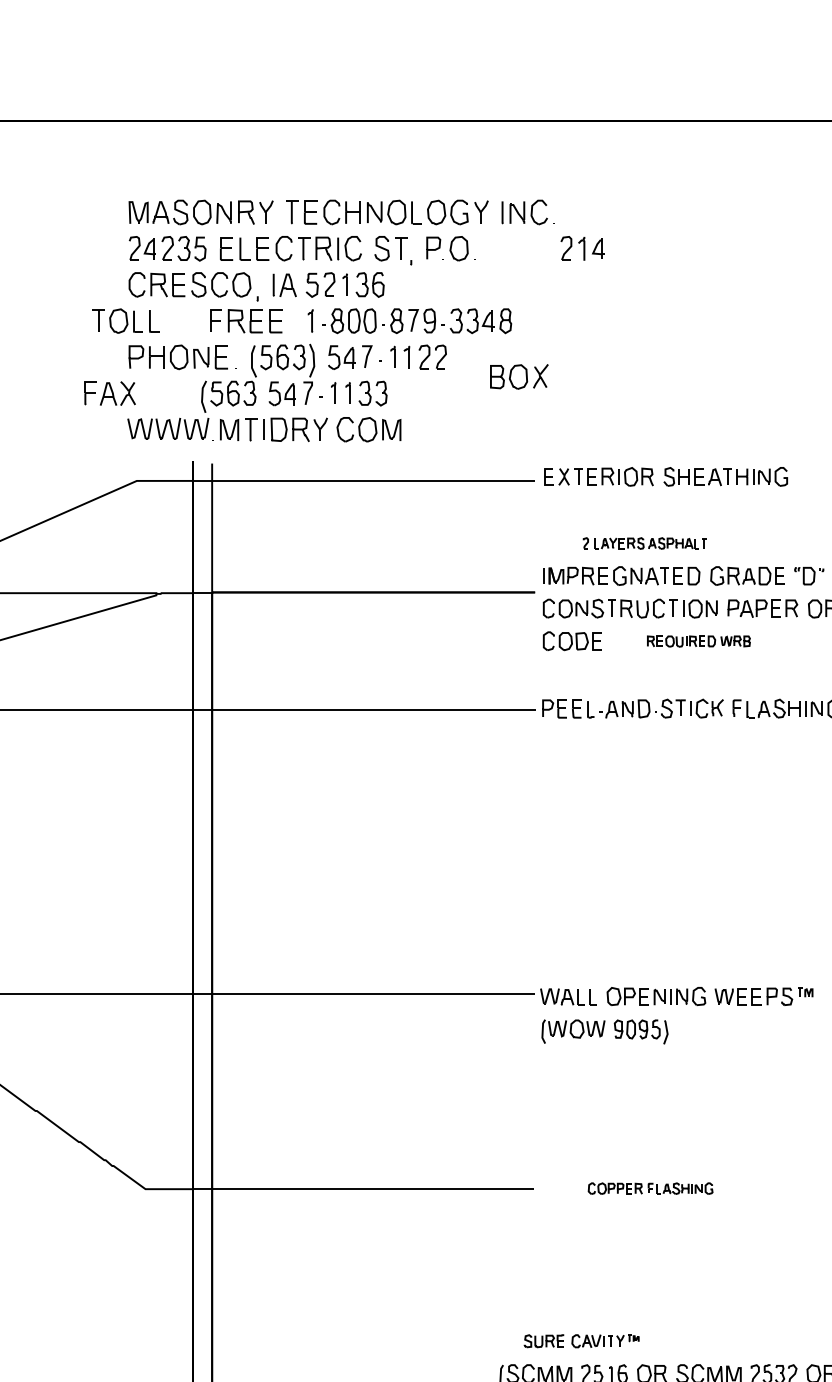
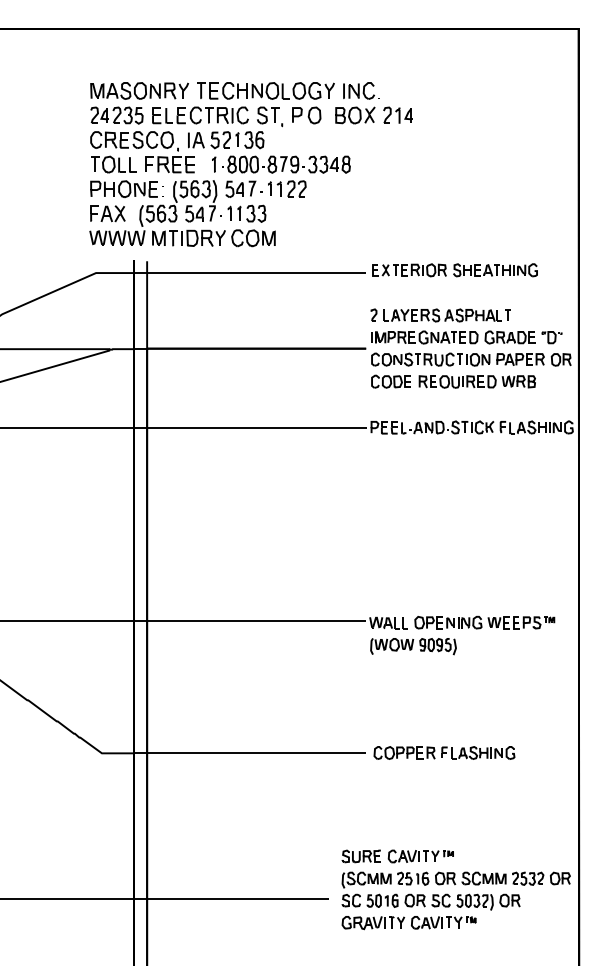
part: (125, 320) -> (113, 164), moved
part: (519, 376) -> (355, 115), moved
part: (109, 393) -> (107, 213), moved
part: (644, 543) -> (440, 315), size x1.67
part: (697, 640) -> (476, 381), size x1.67
part: (650, 1187) -> (444, 752), size x1.67
part: (581, 1341) -> (397, 856), size x1.43

